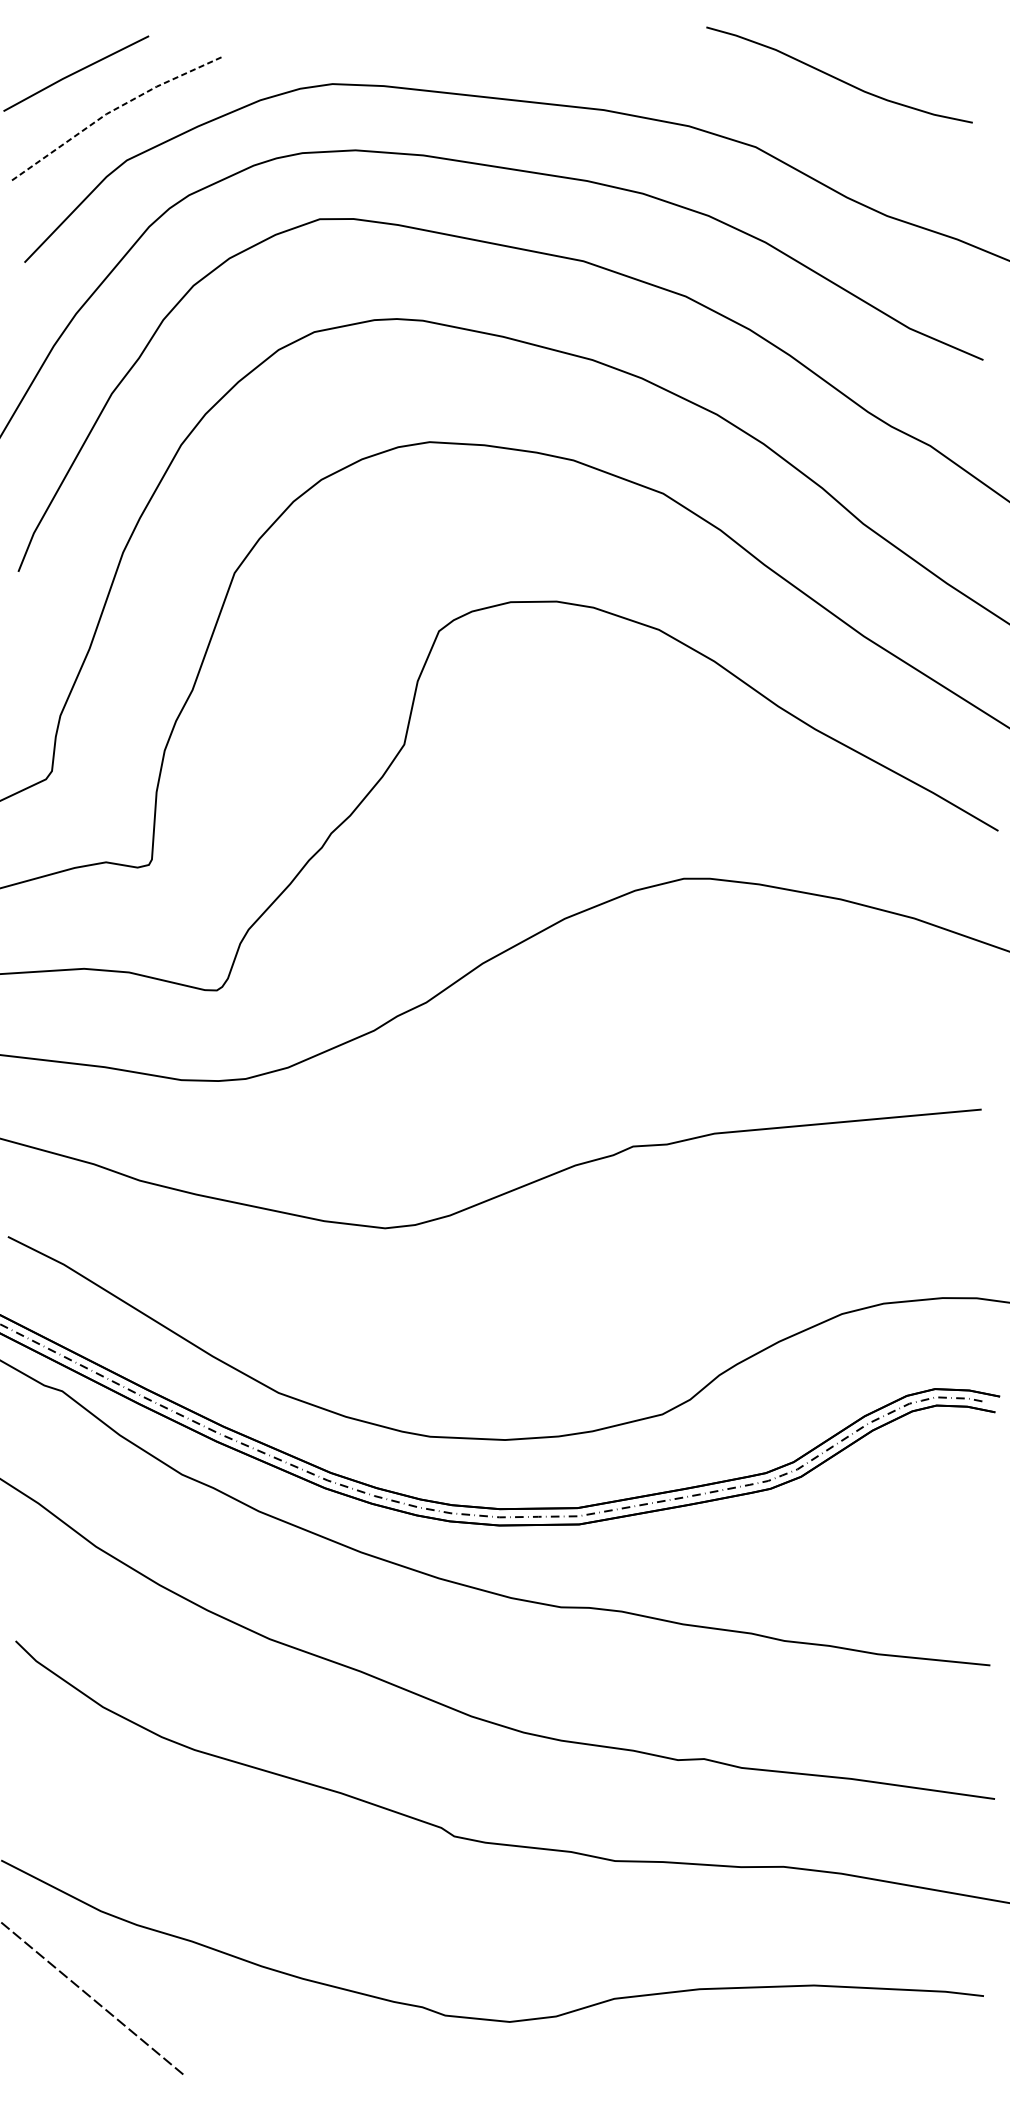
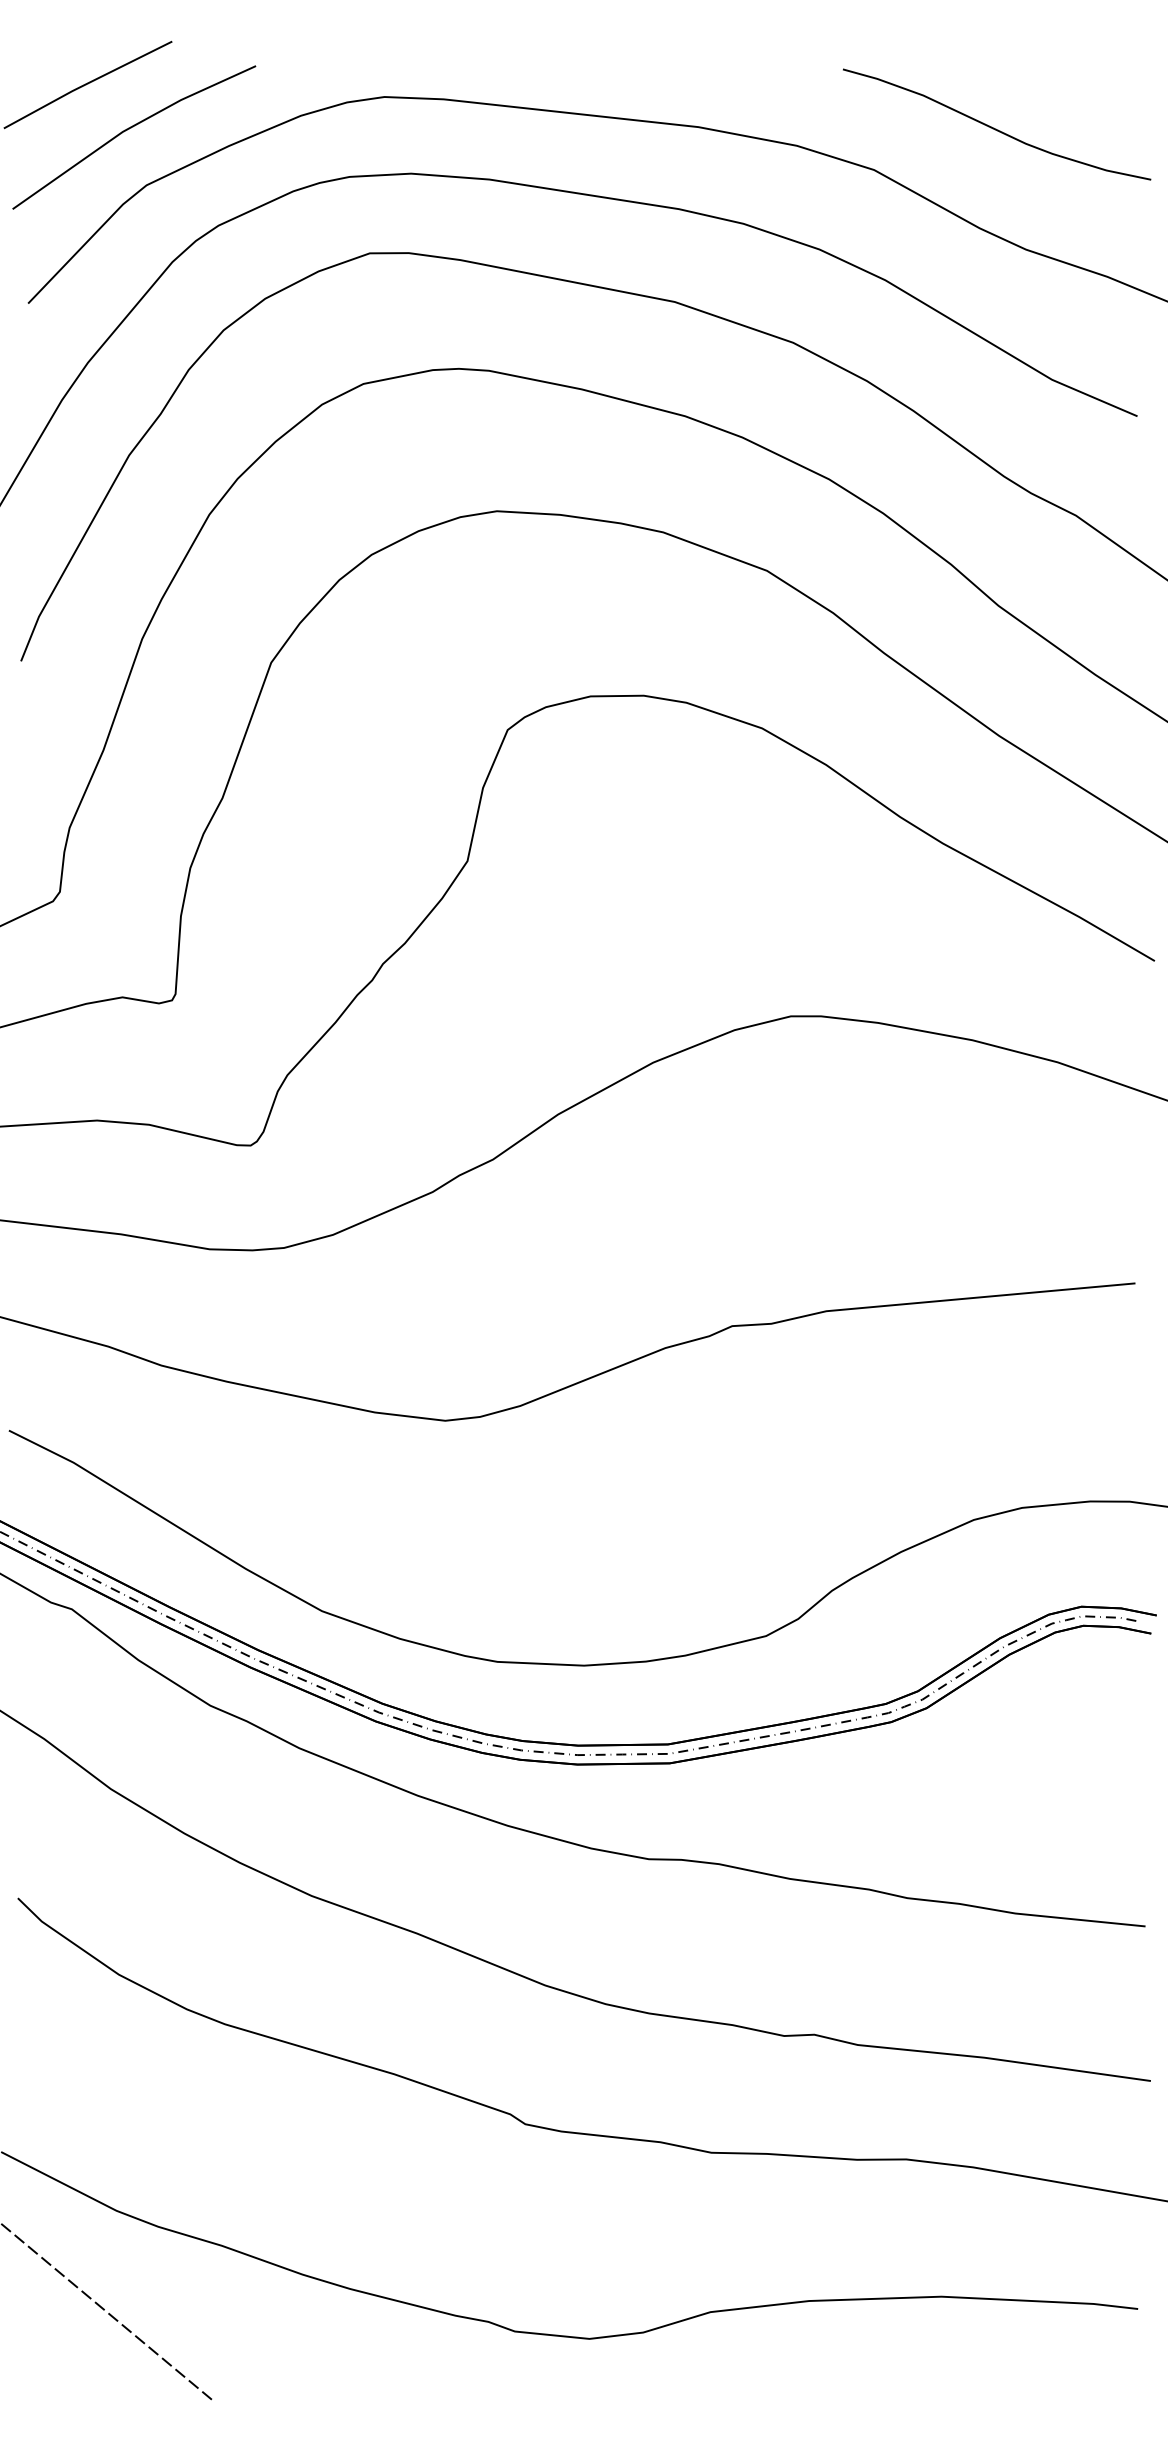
curve: (839, 78) -> (996, 128), moved
line: (111, 111) -> (128, 128), dashed -> solid

